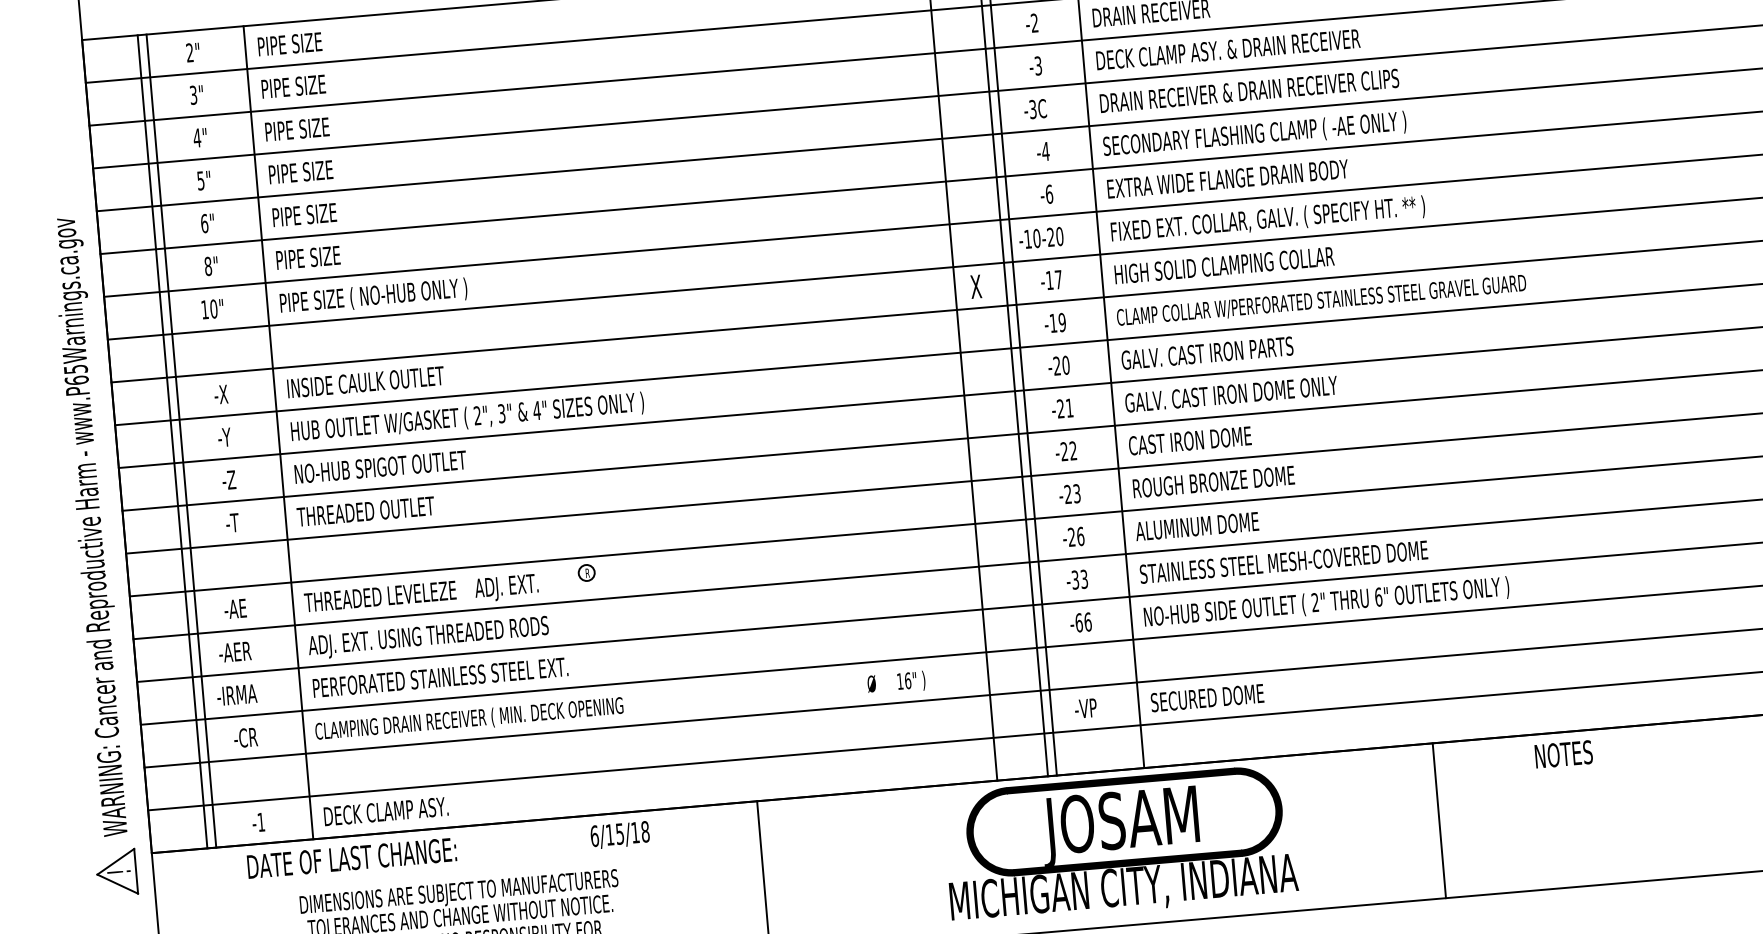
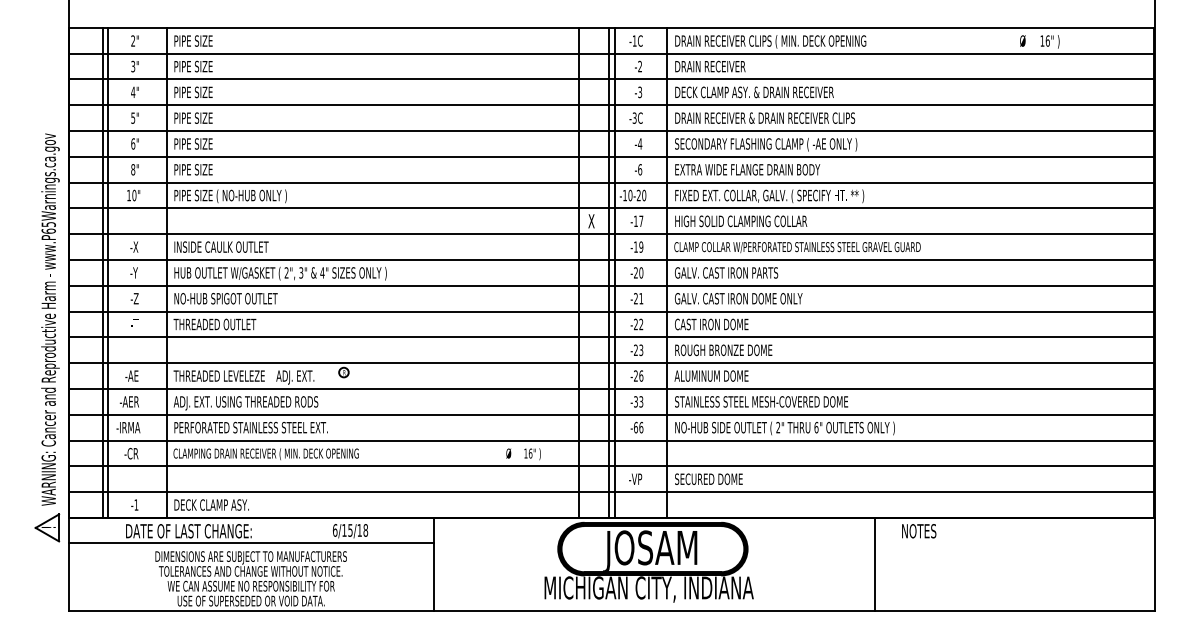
line: (1439, 820) -> (875, 564), moved
line: (457, 869) -> (251, 543), added

